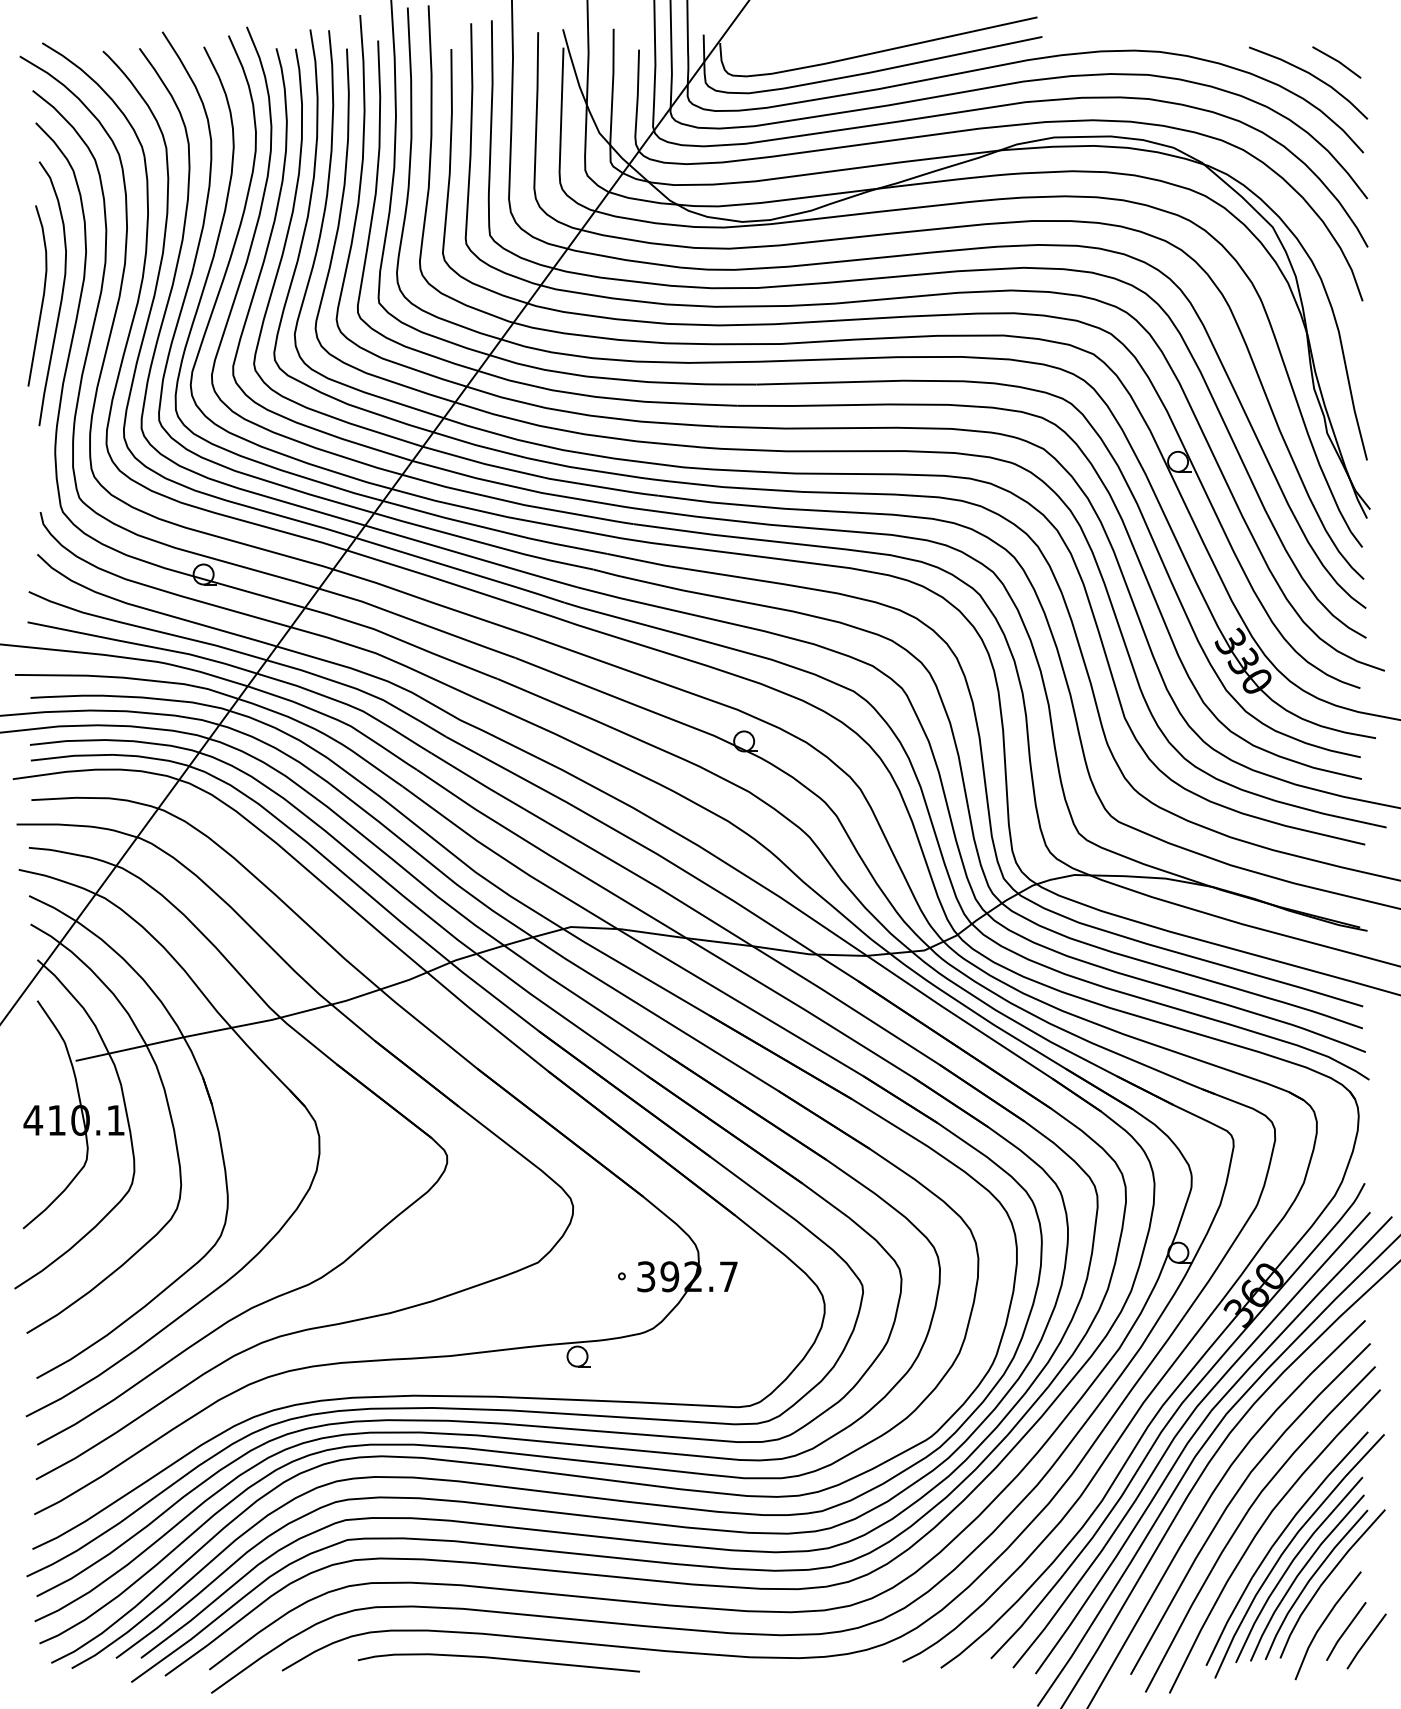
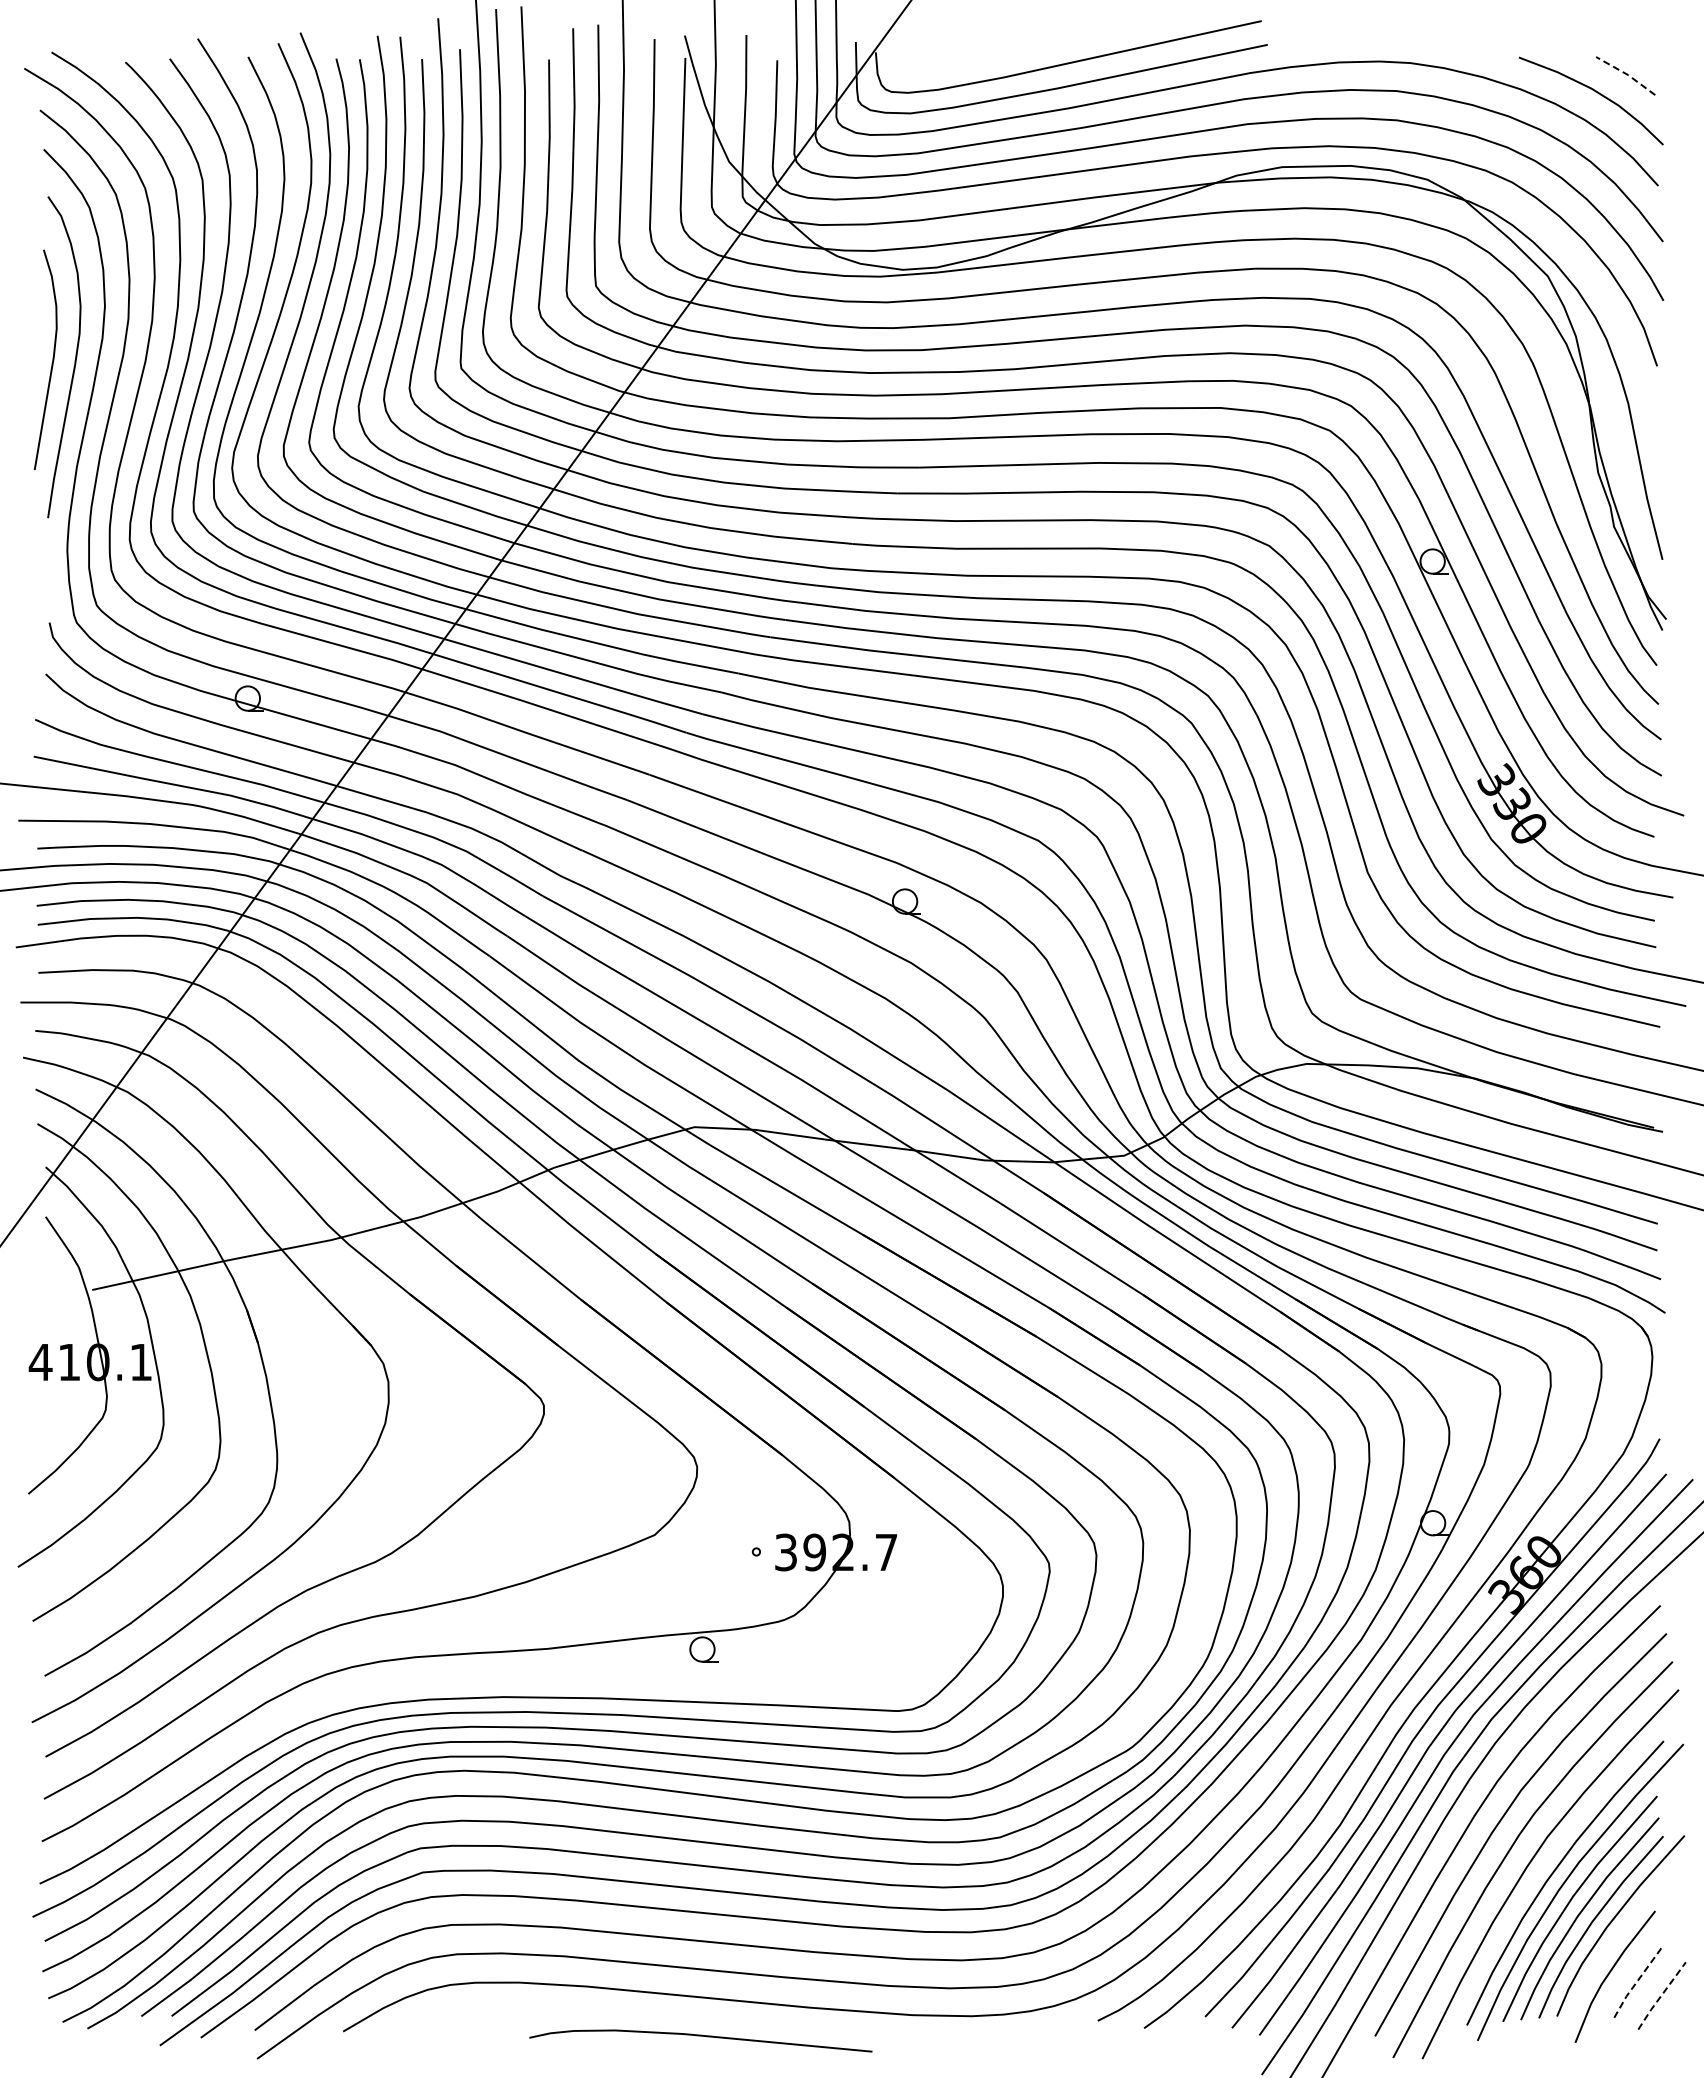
line: (1338, 61) -> (1627, 74), solid -> dashed
line: (1344, 1631) -> (1635, 1983), solid -> dashed
line: (1366, 1641) -> (1661, 1996), solid -> dashed
curve: (498, 1659) -> (700, 2036), moved

